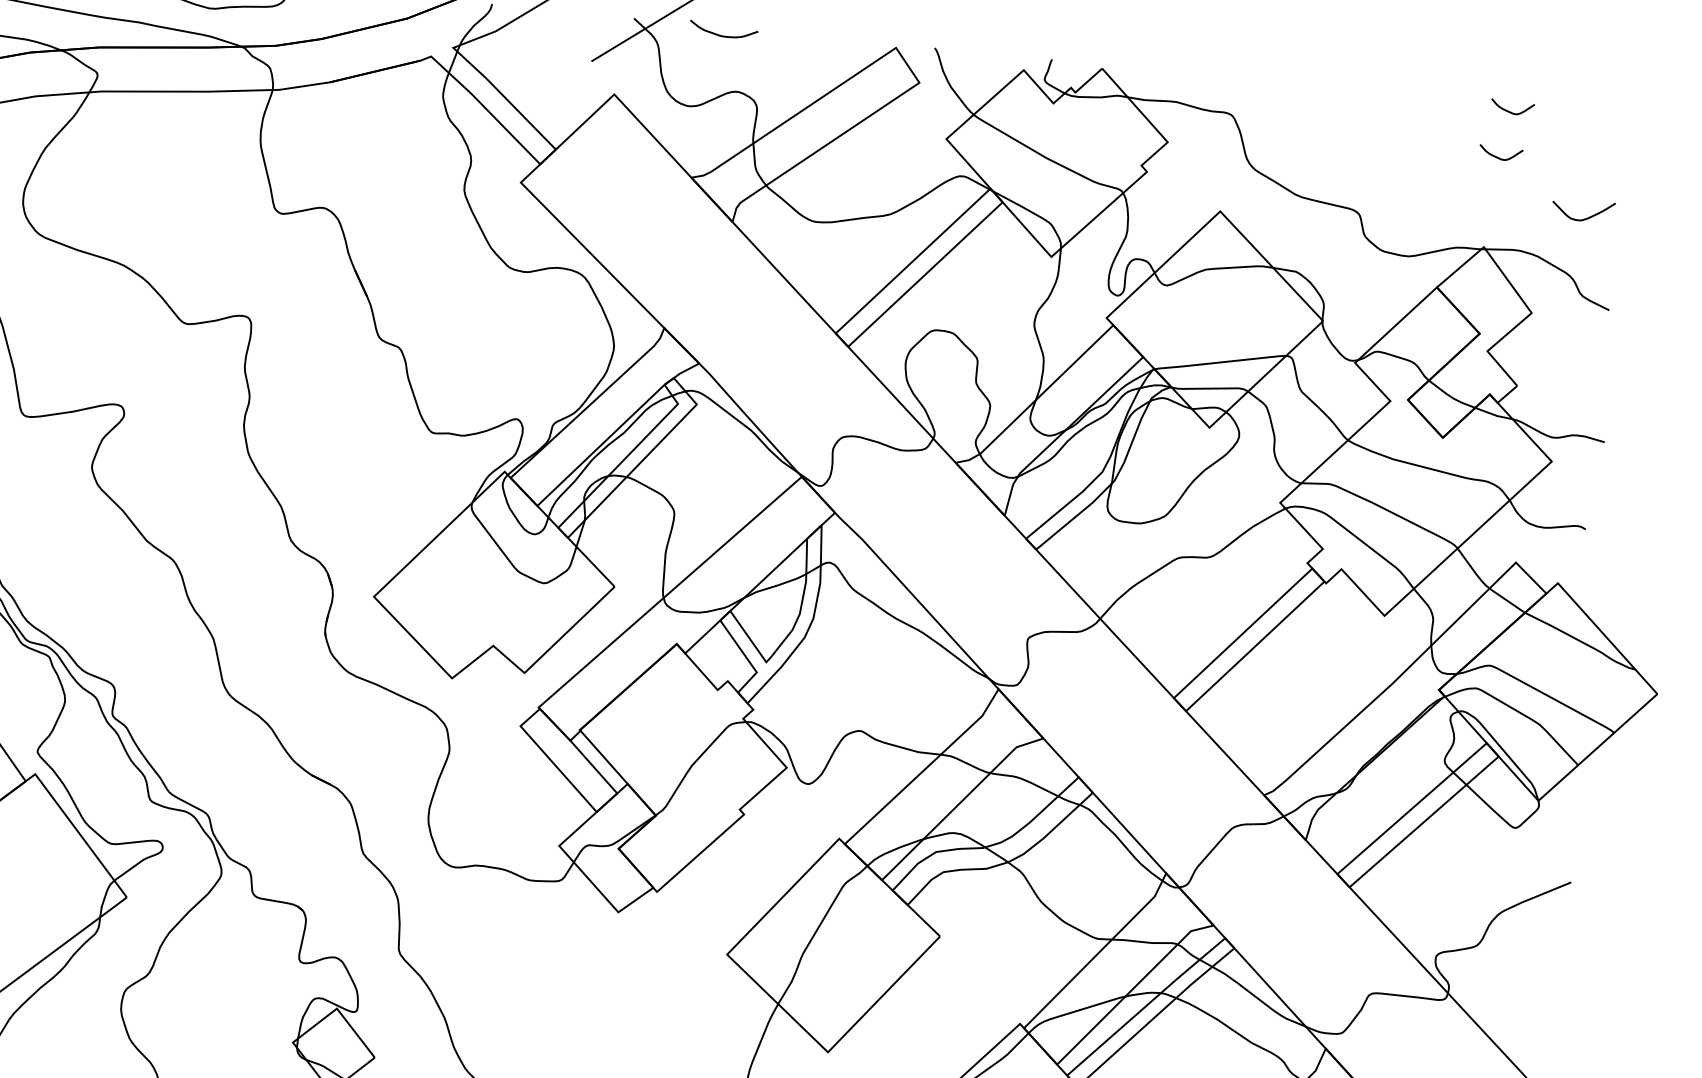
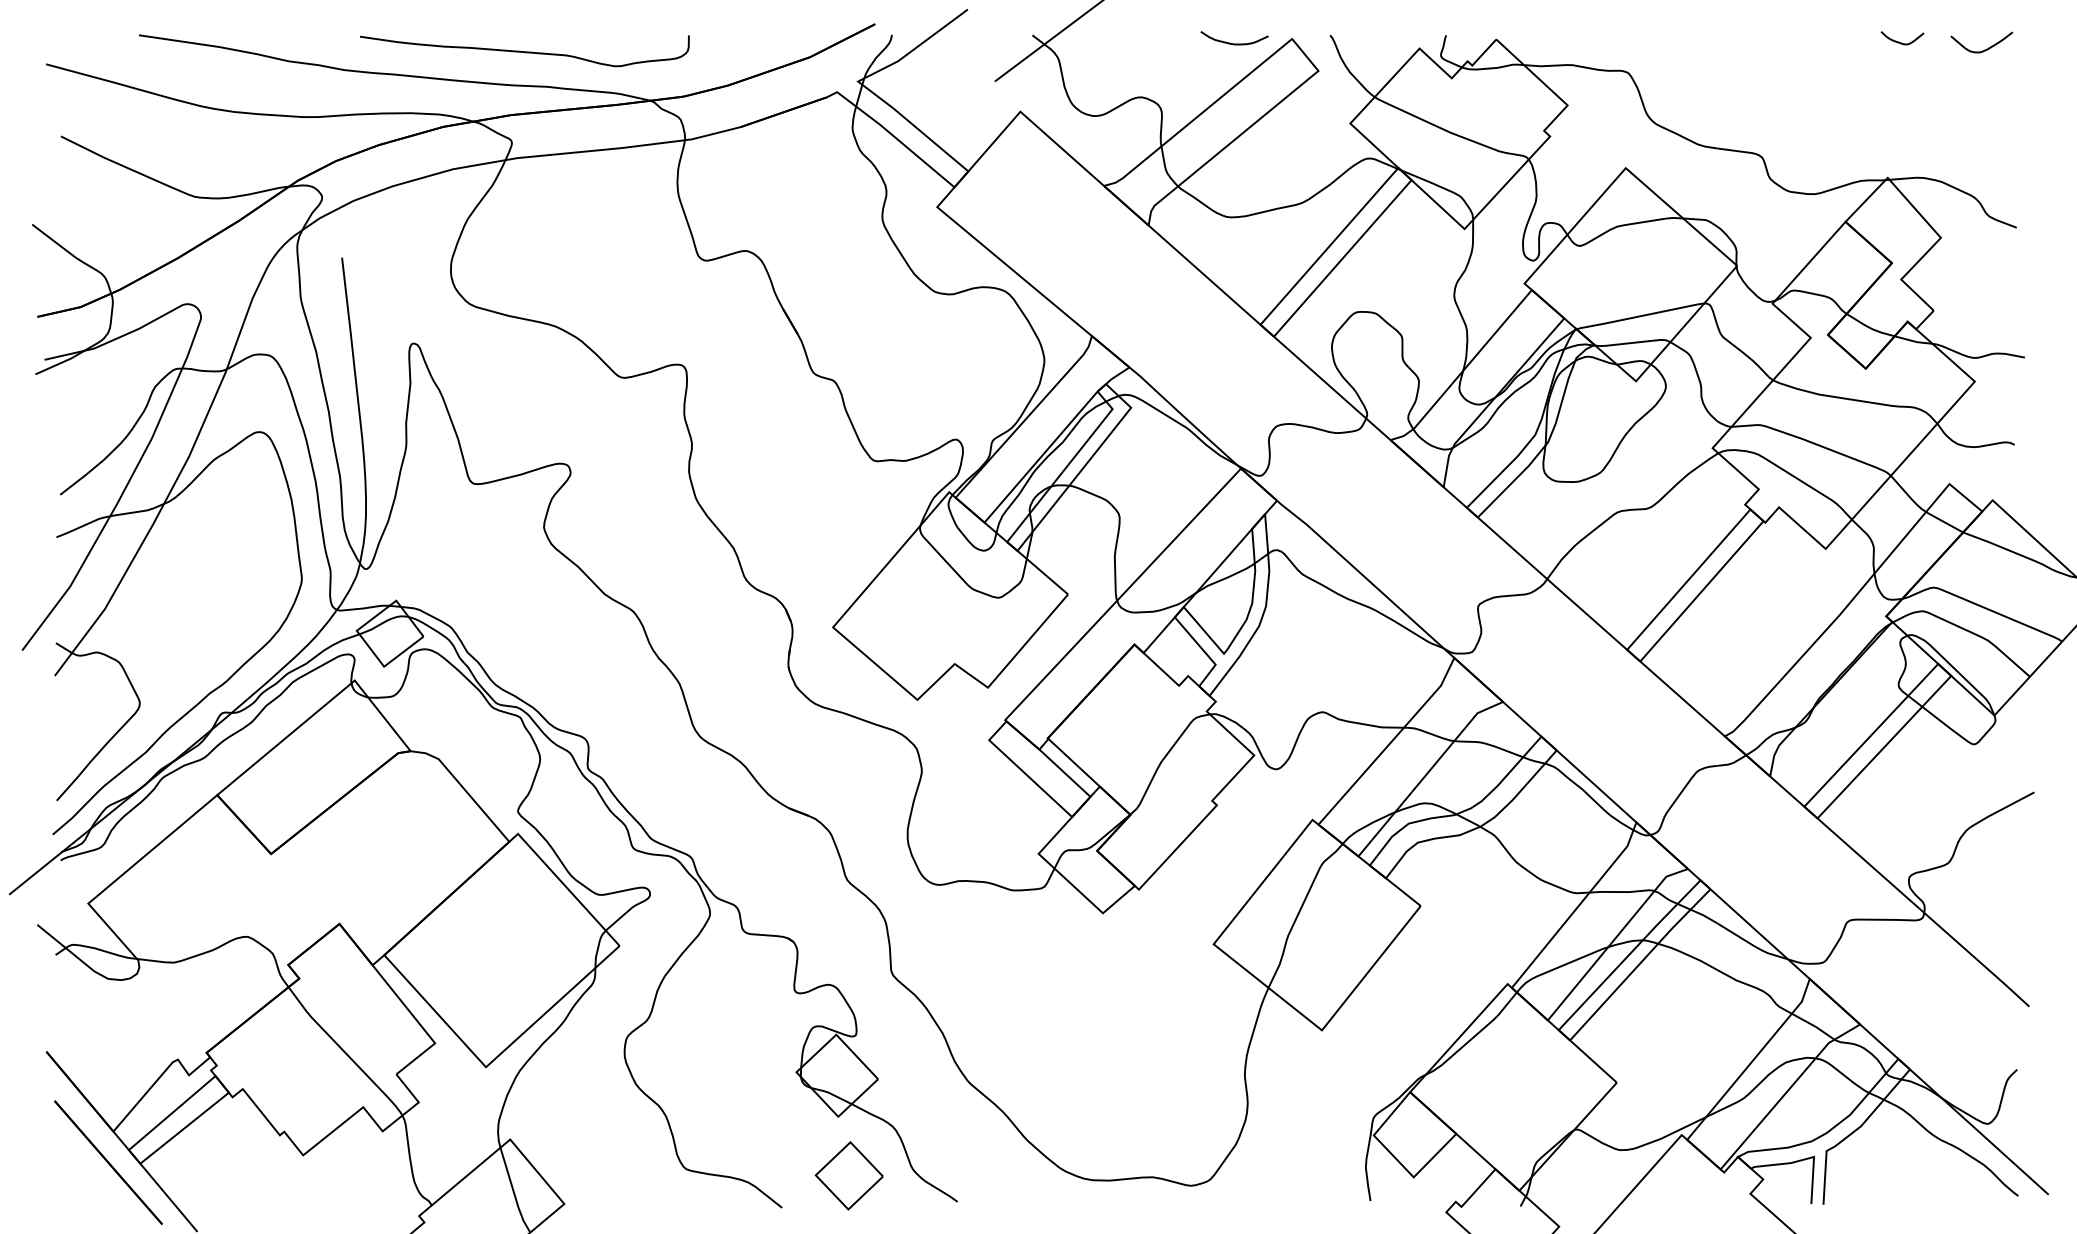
curve: (723, 35) -> (1234, 43), moved
curve: (1500, 157) -> (1895, 88), removed
curve: (1585, 217) -> (1984, 49), moved

